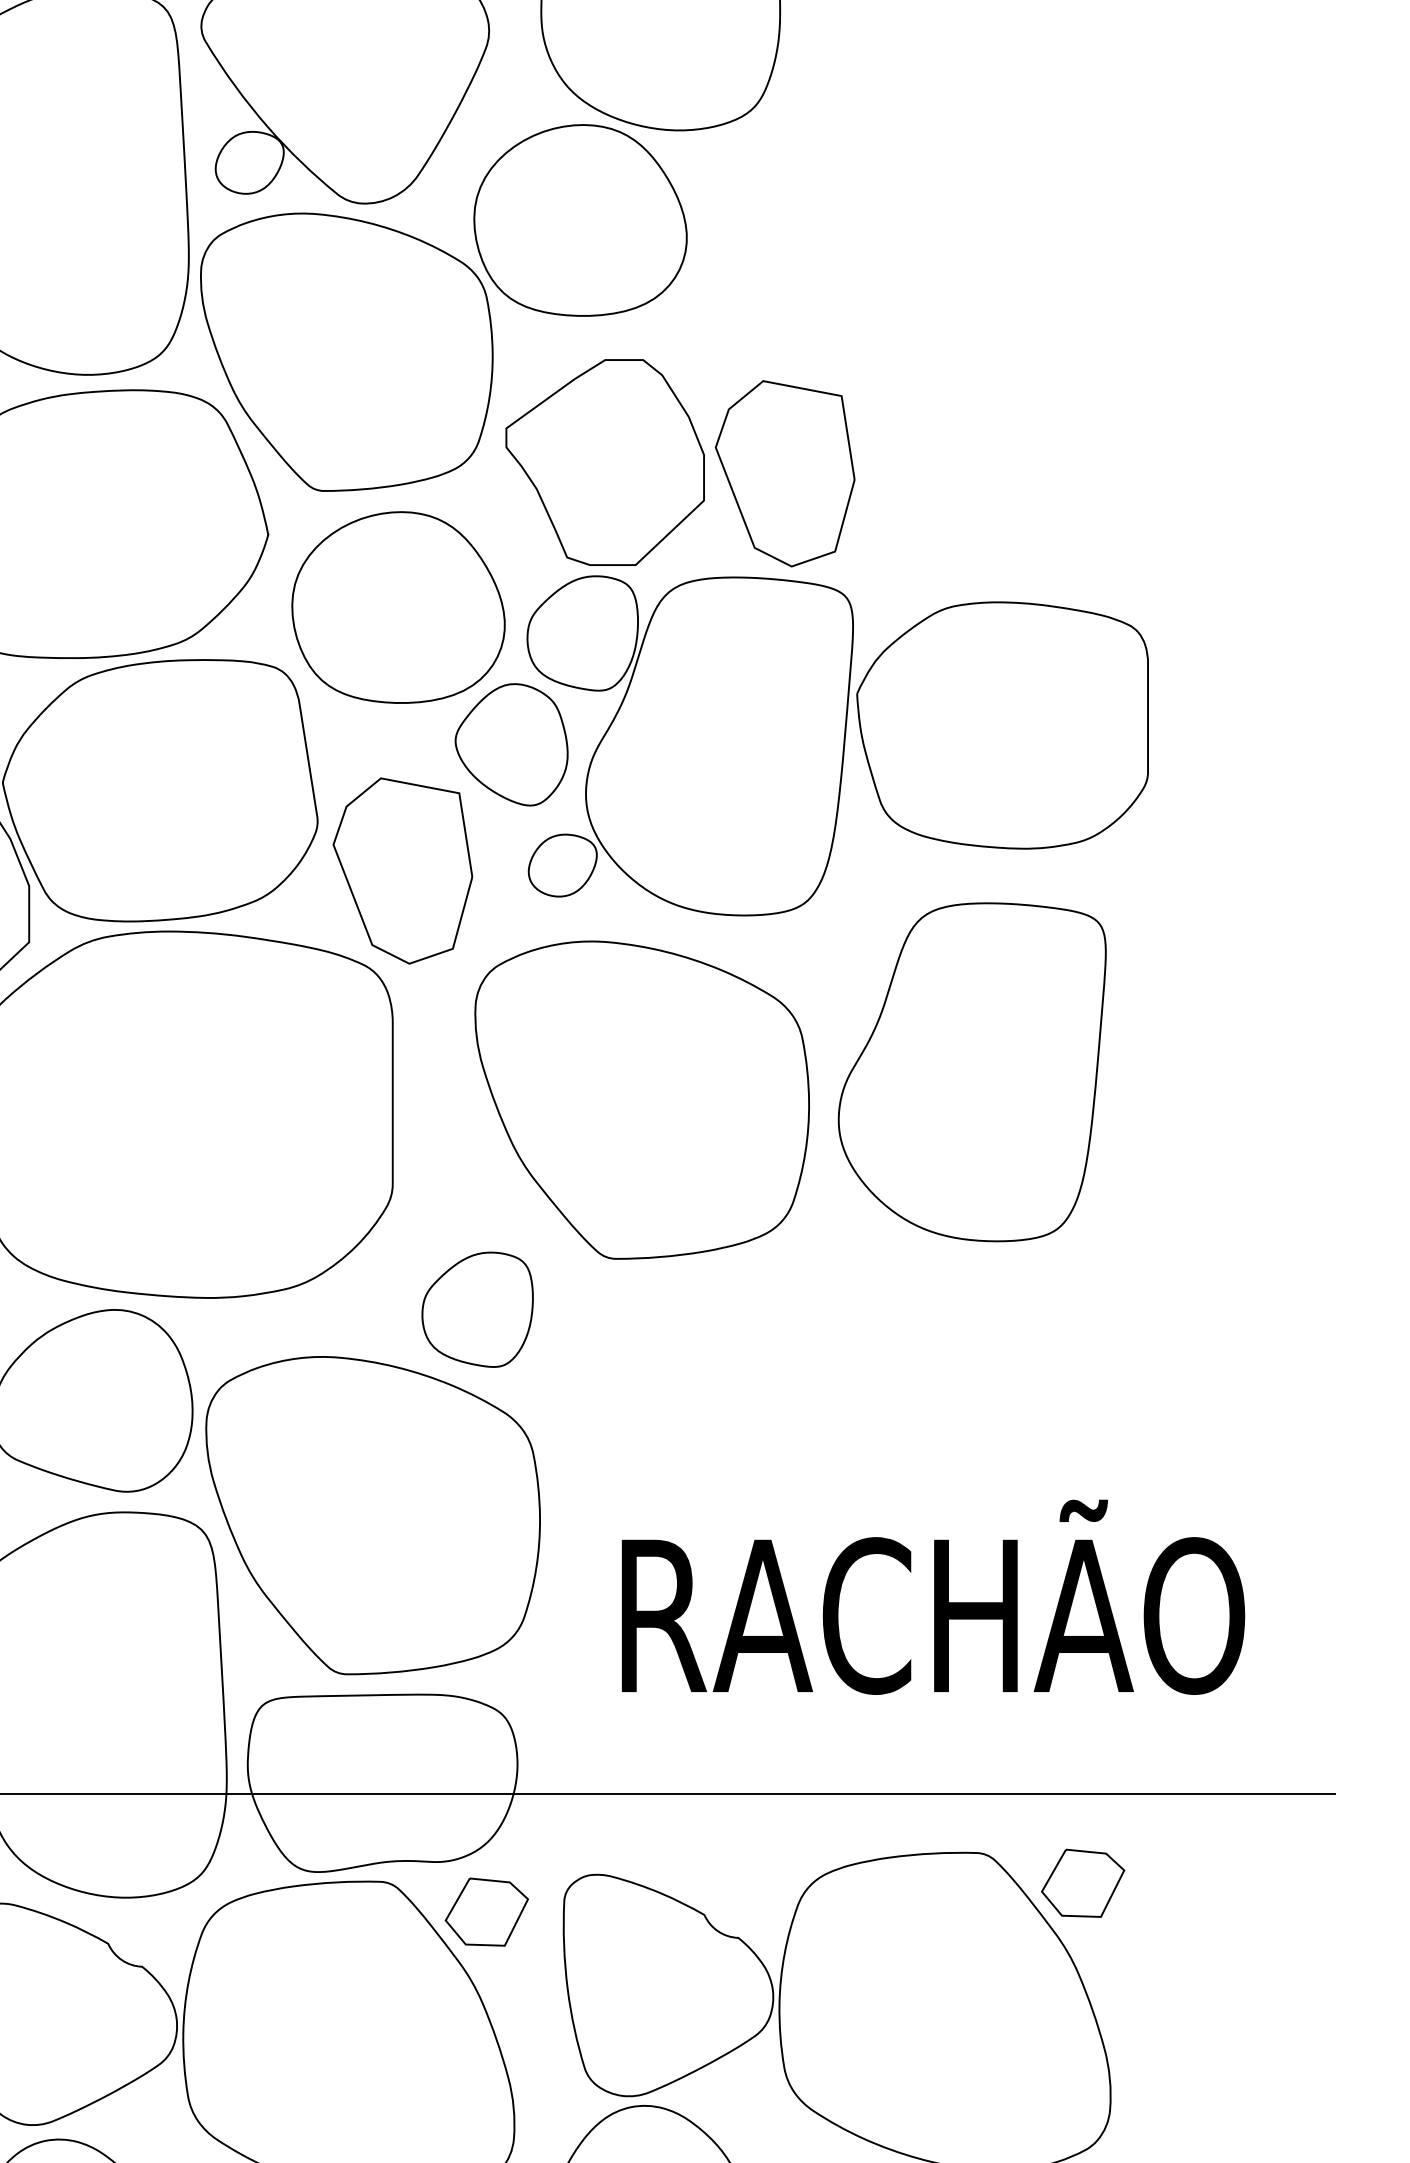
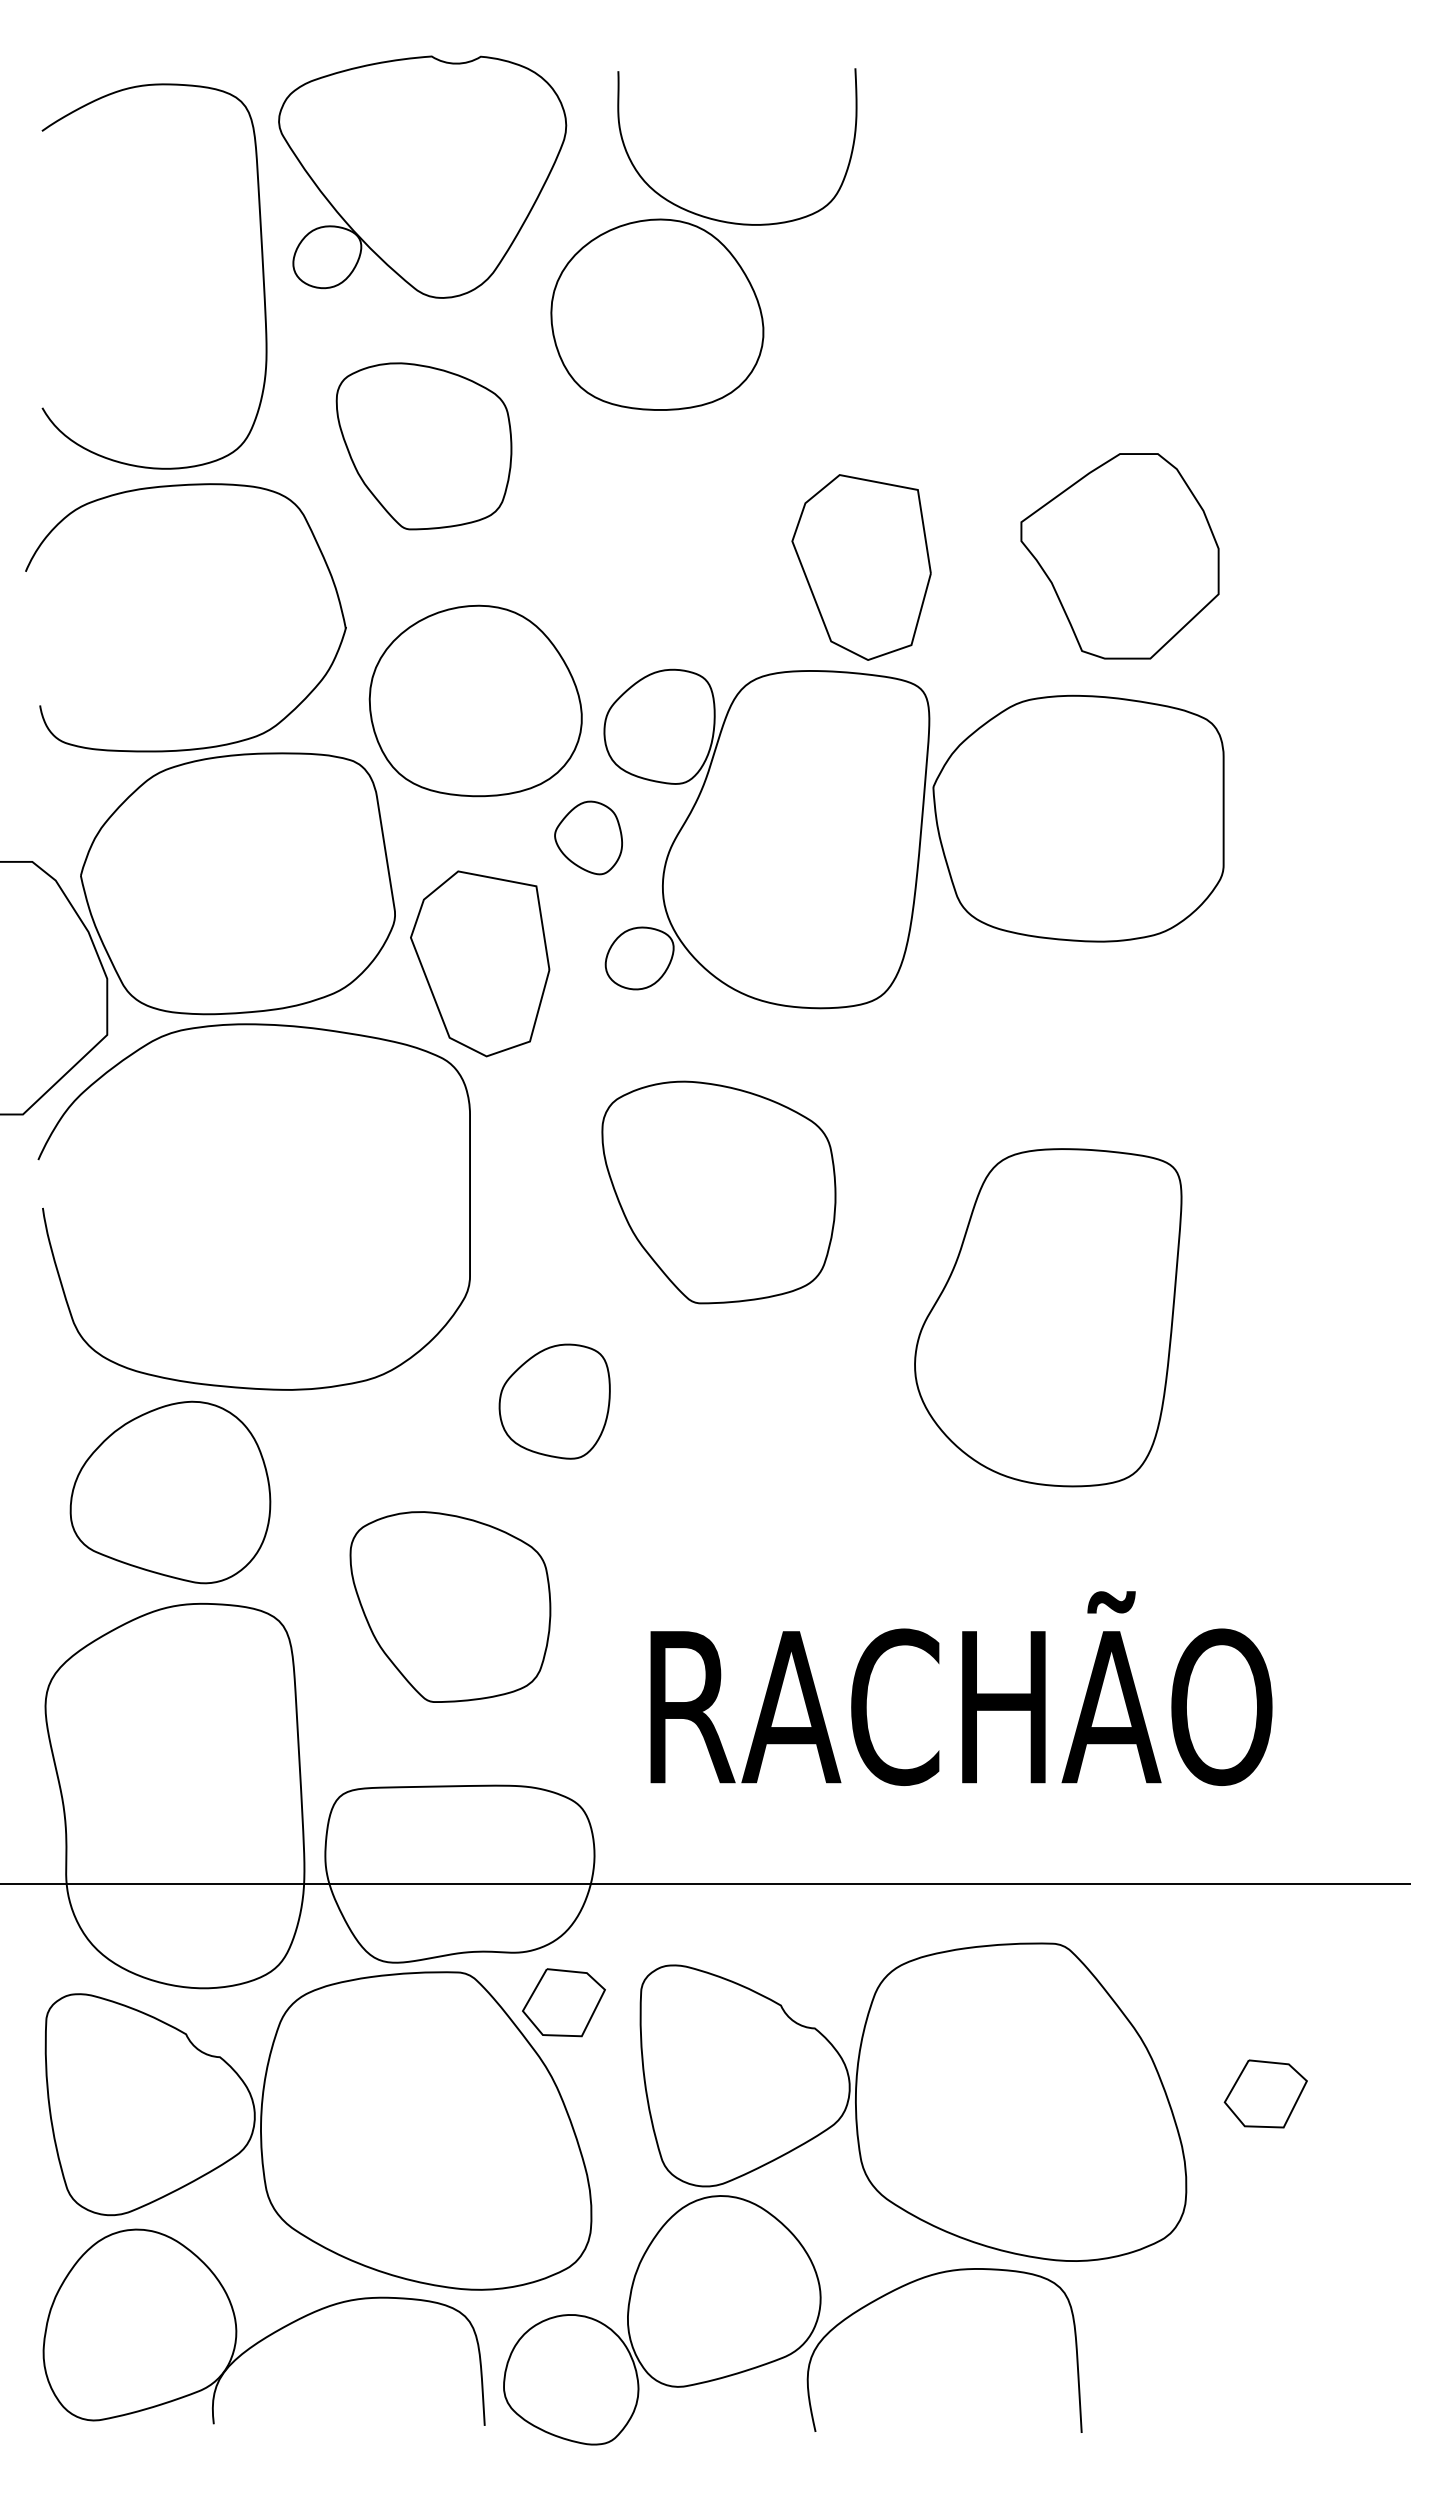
part: (346, 352) -> (423, 446), size x0.6
part: (604, 462) -> (1119, 556), moved
part: (511, 744) -> (588, 837), size x0.6
part: (972, 1072) -> (1048, 1317), moved
part: (641, 1100) -> (718, 1192), size x0.7
part: (373, 1515) -> (450, 1606), size x0.6
text: (933, 1597) -> (961, 1688), moved
part: (1082, 1882) -> (1265, 2093), moved

